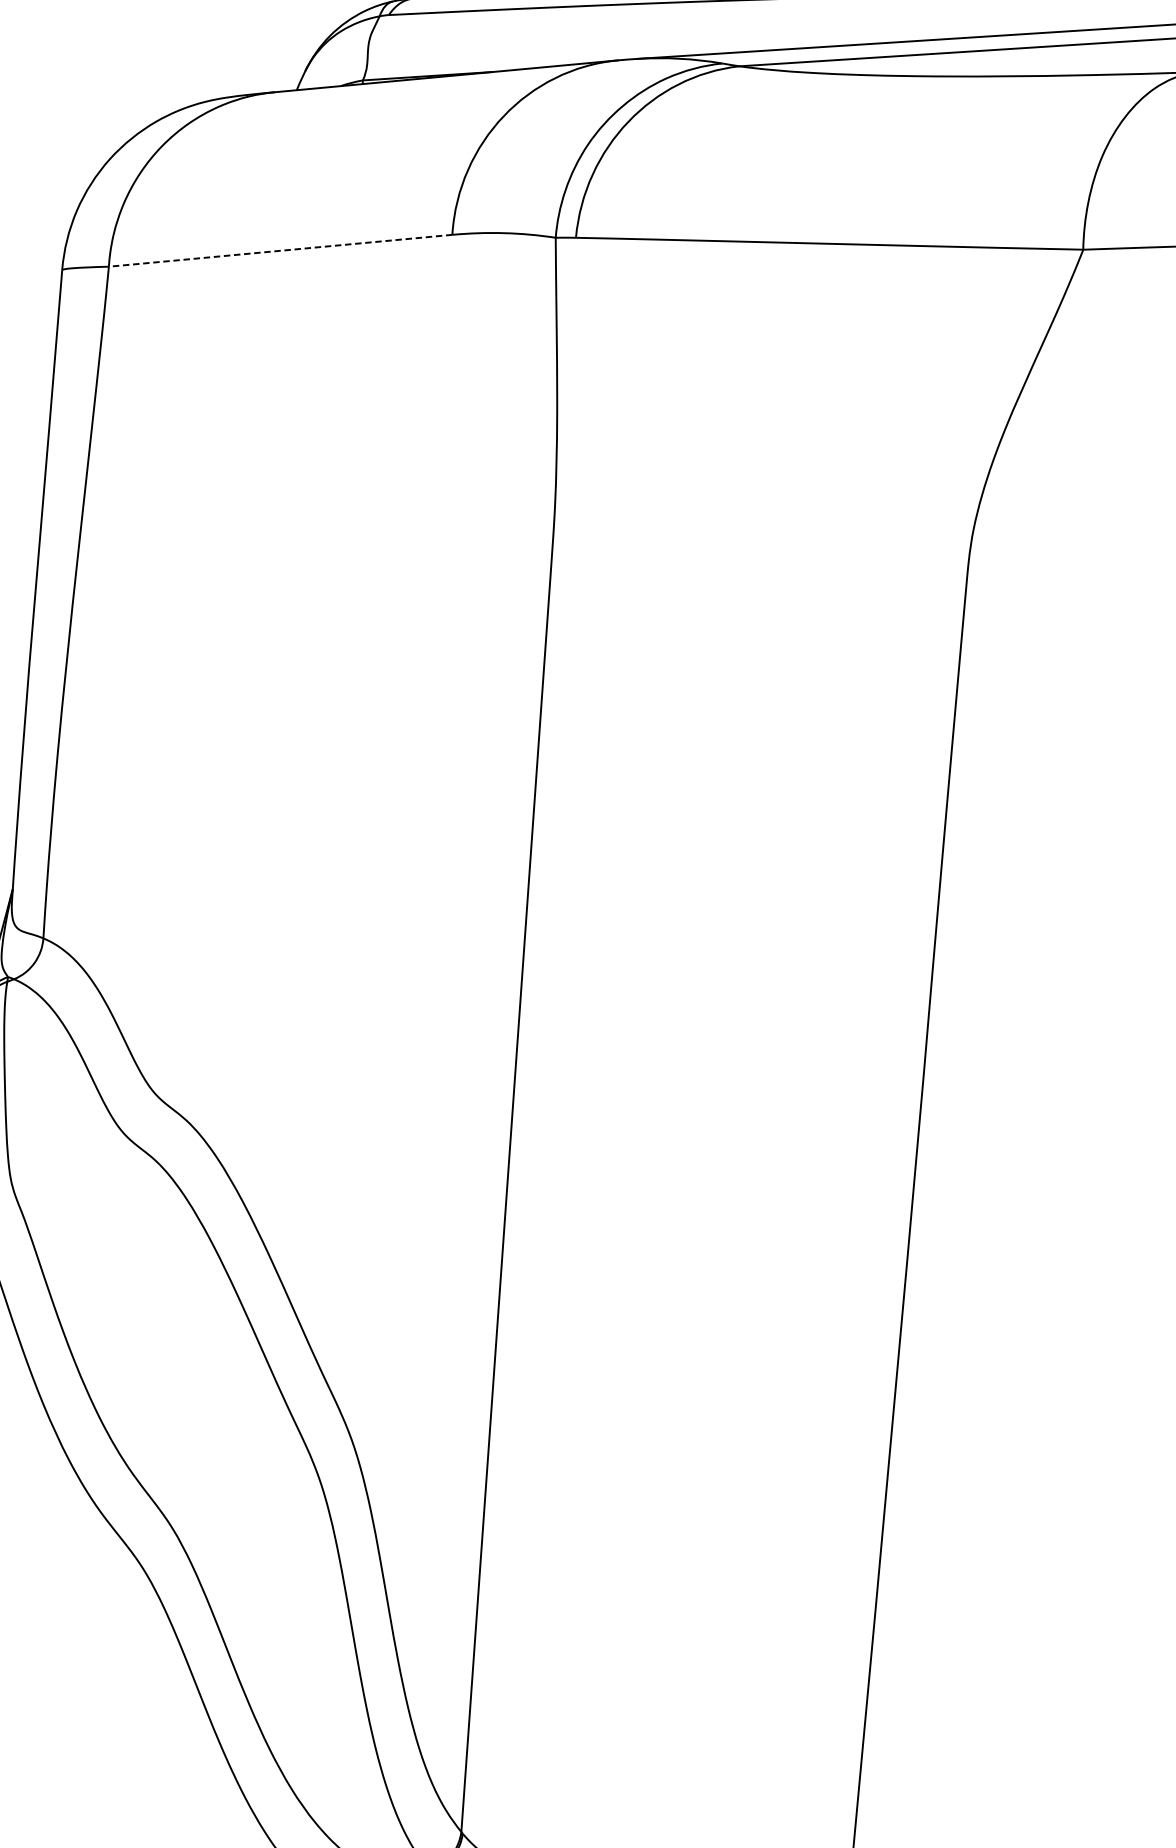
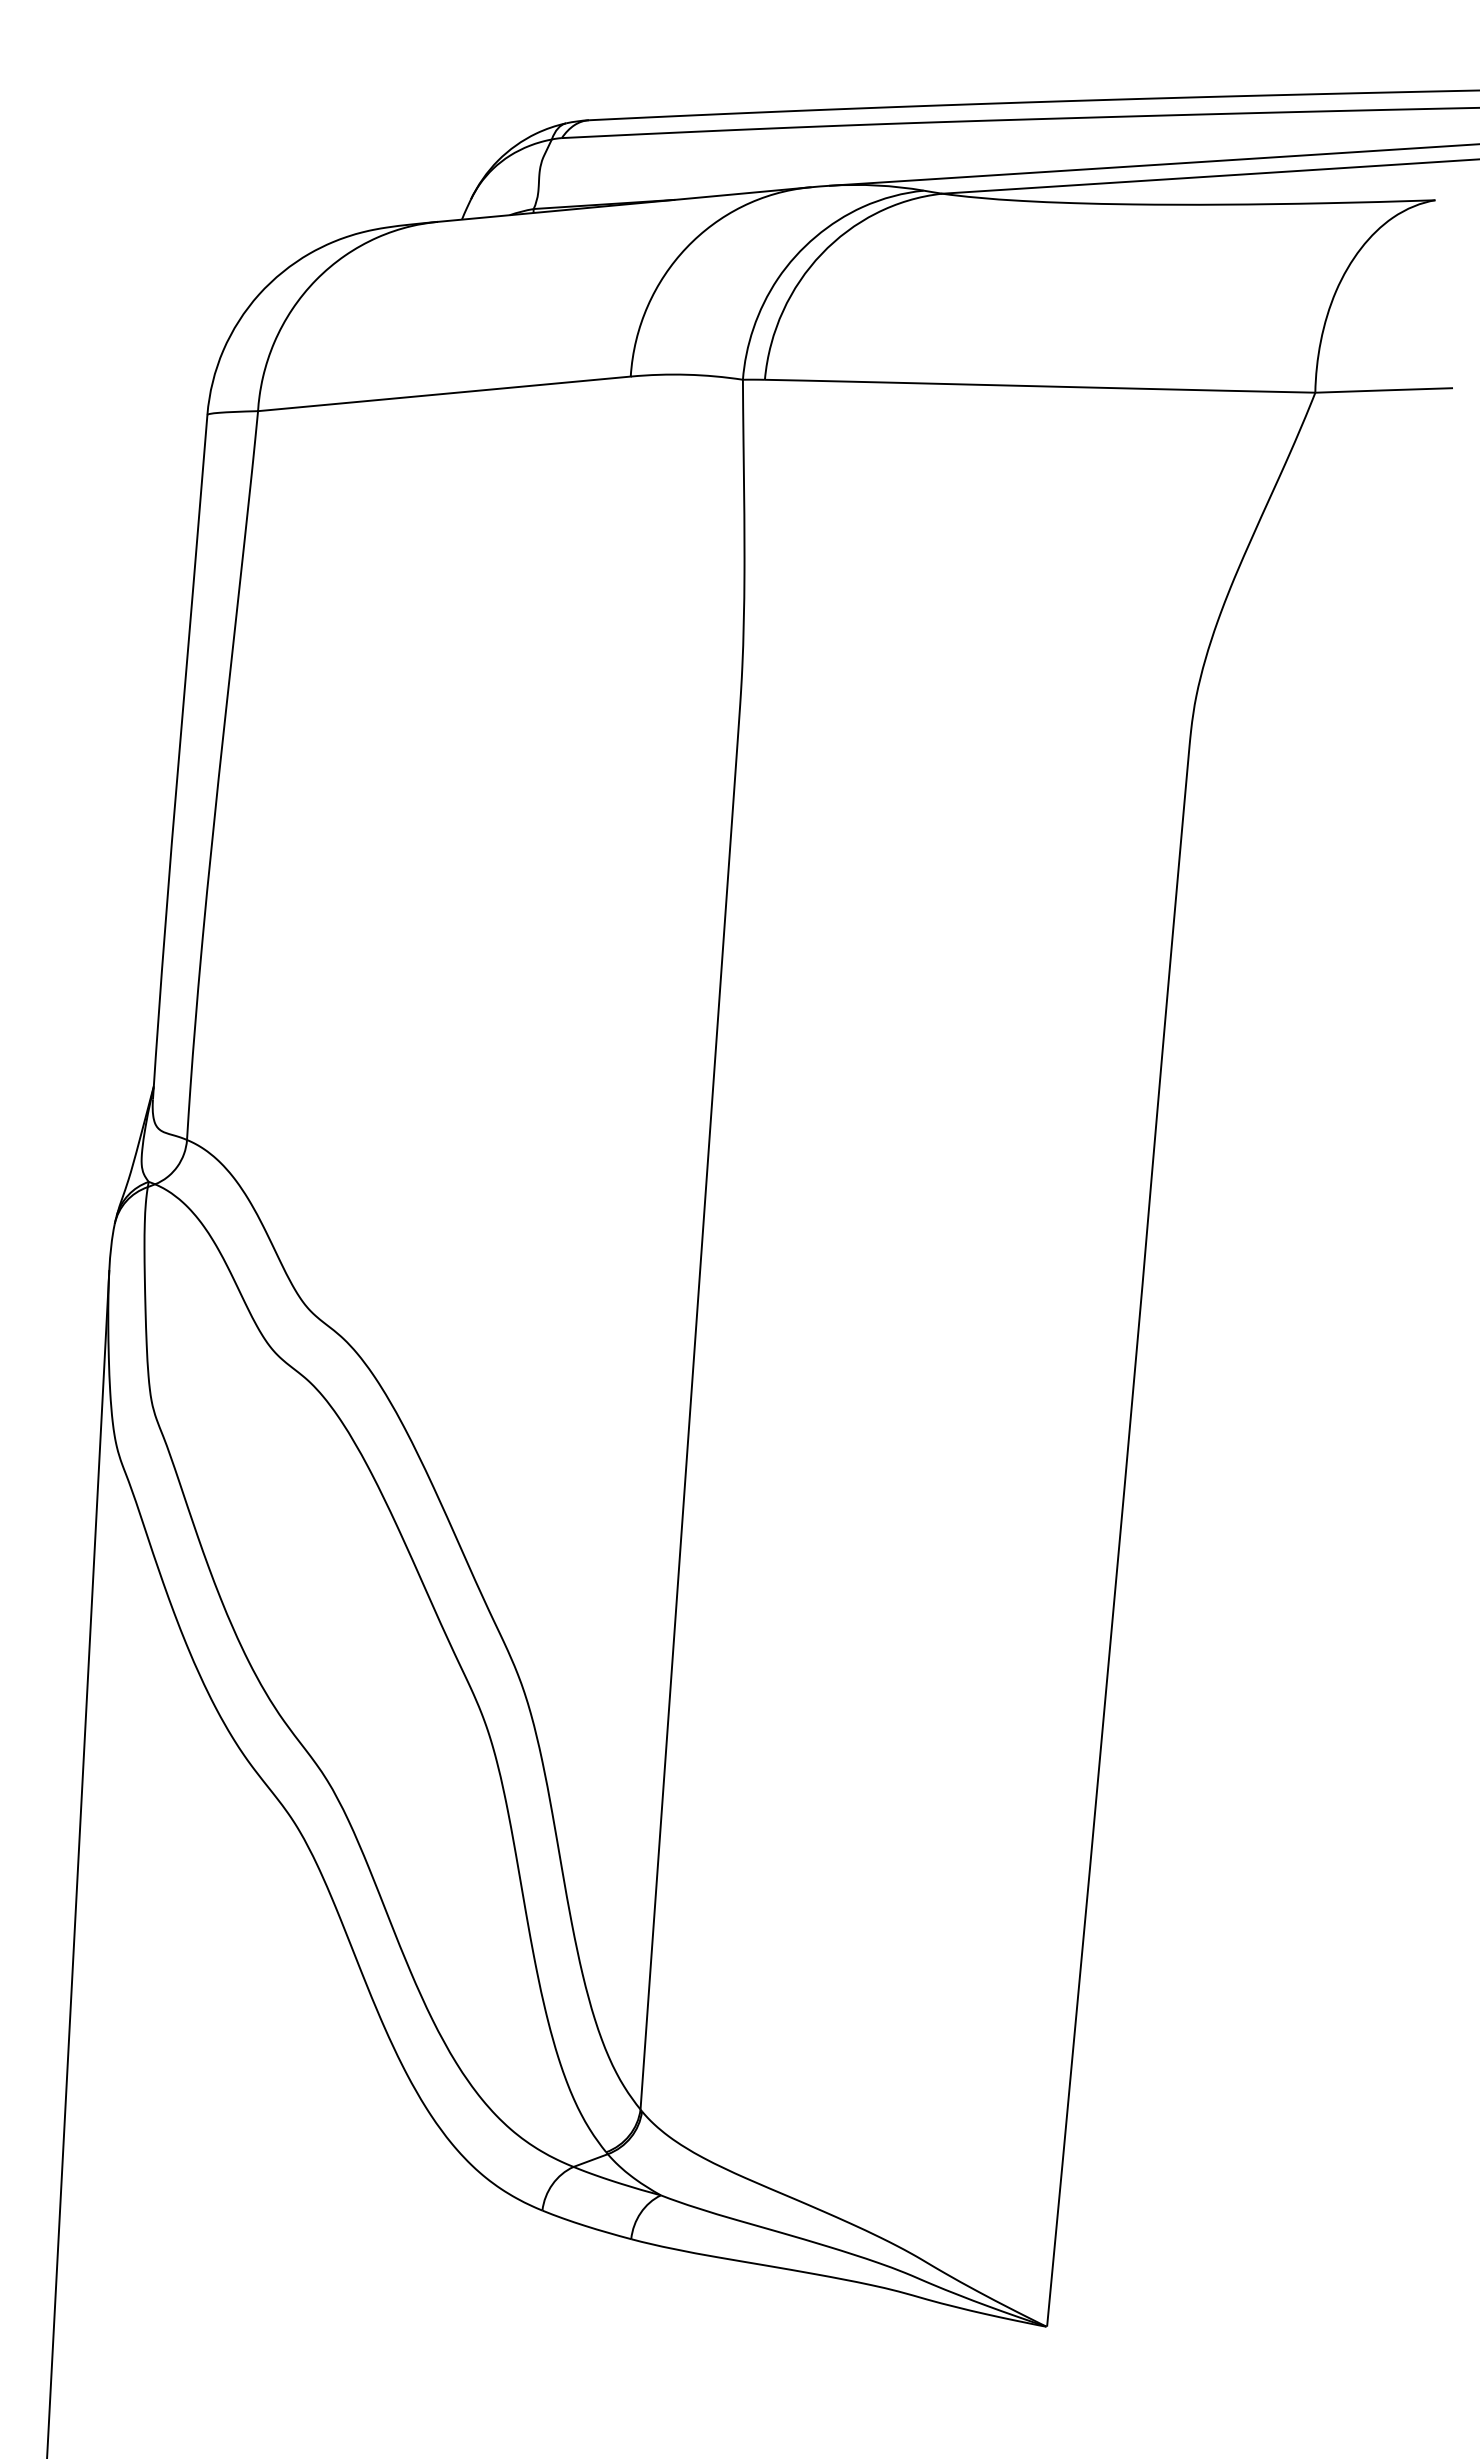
line: (279, 250) -> (443, 393), dashed -> solid

